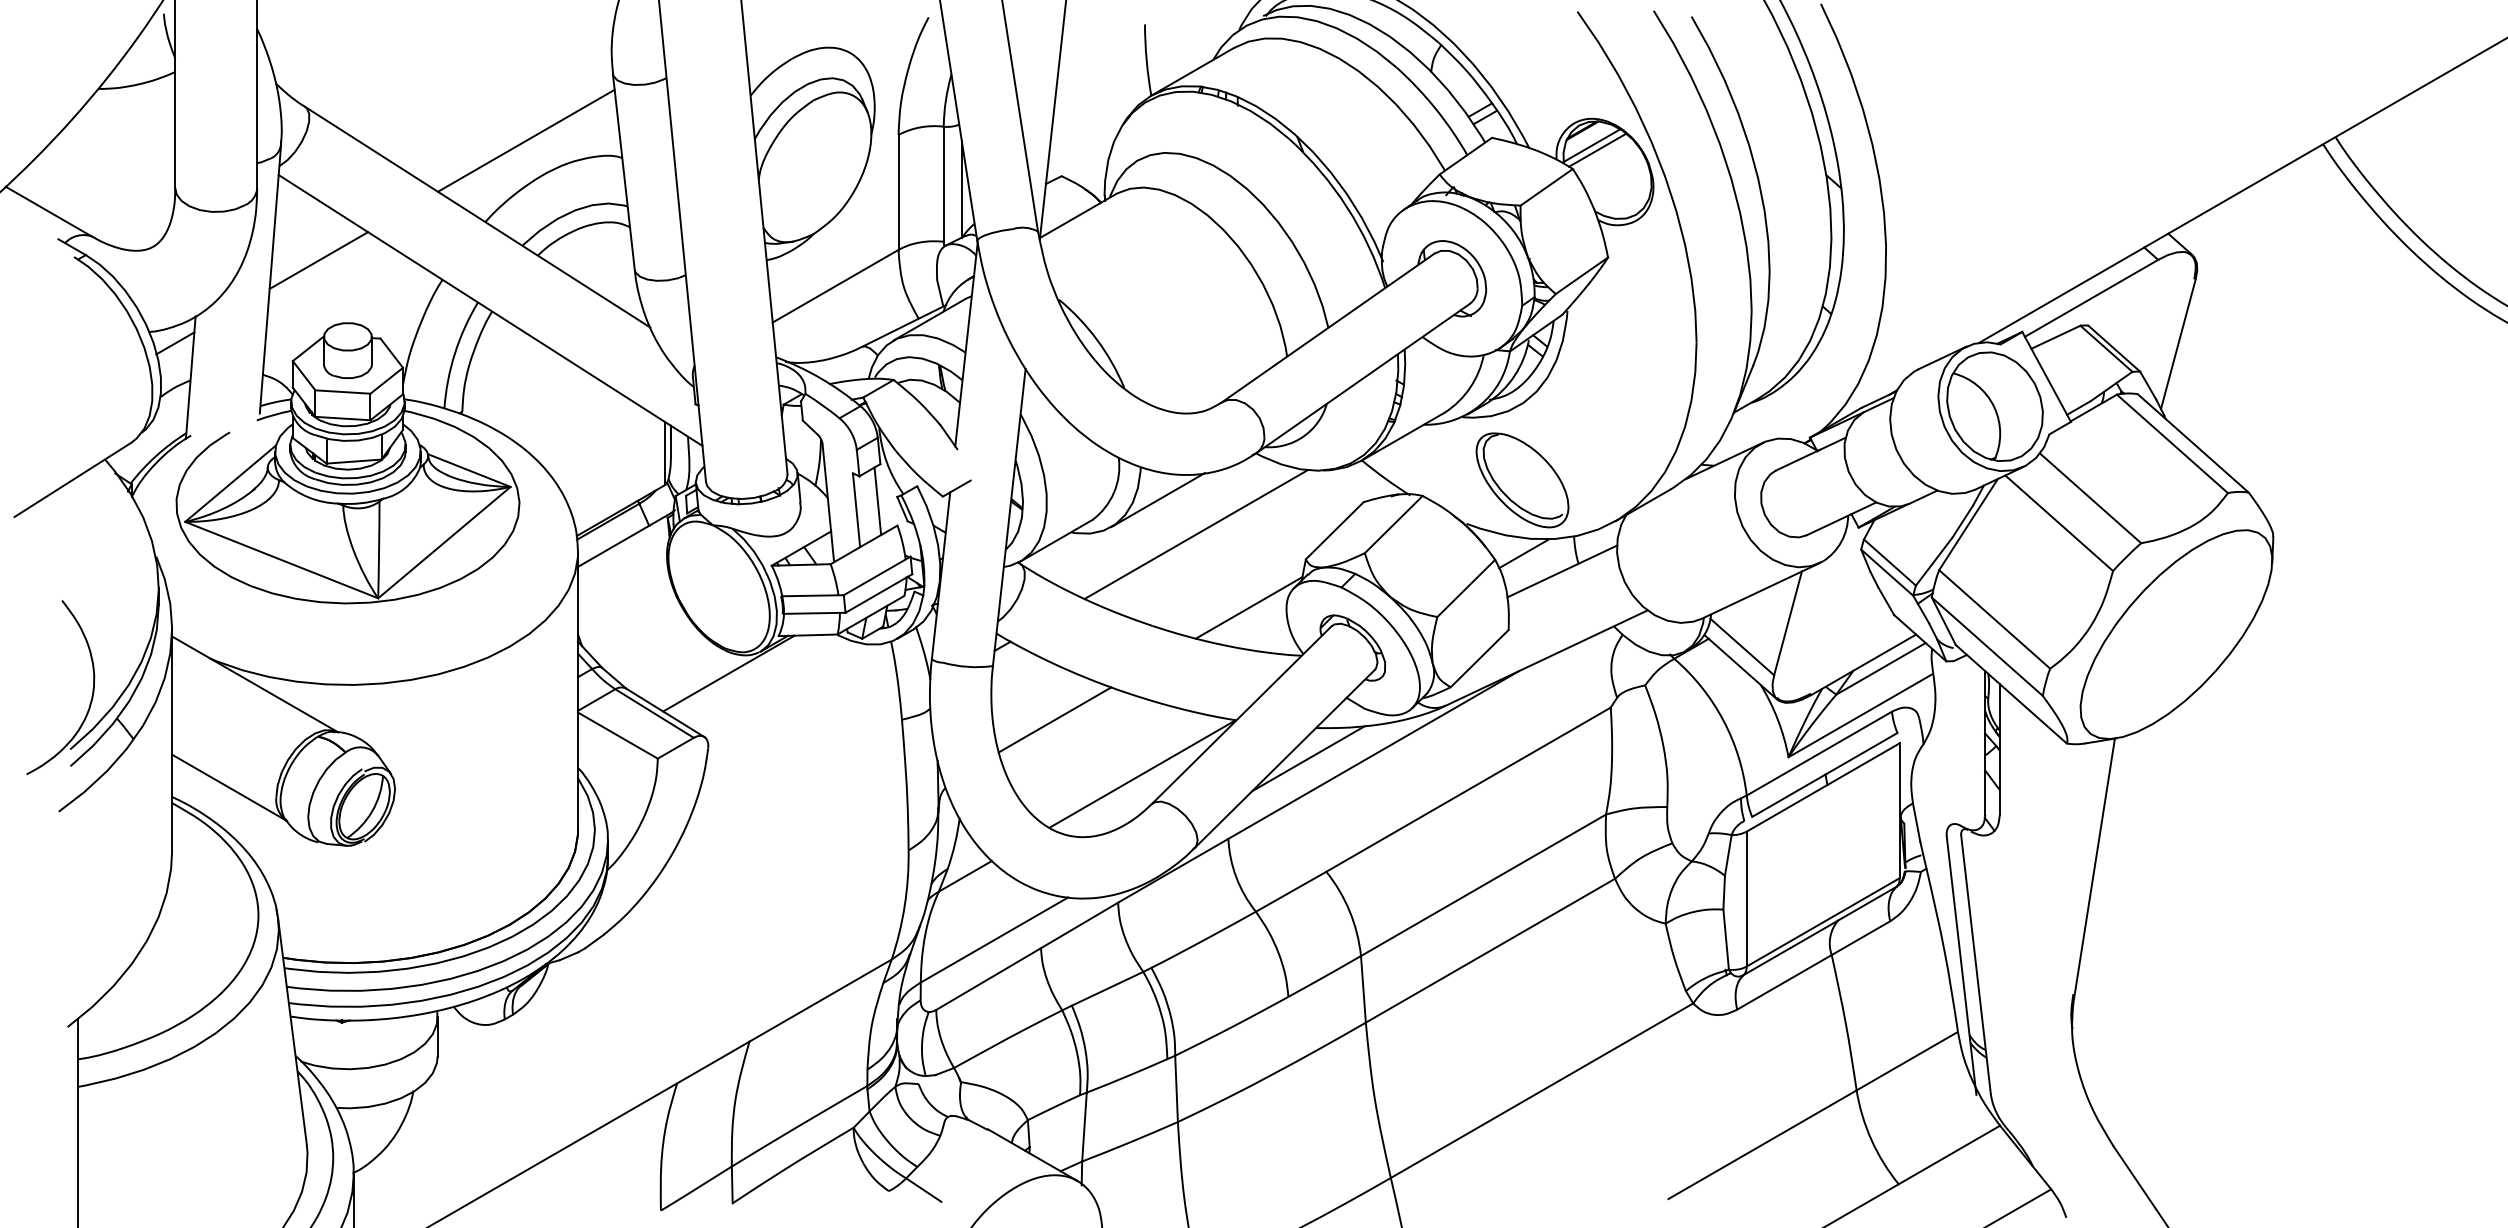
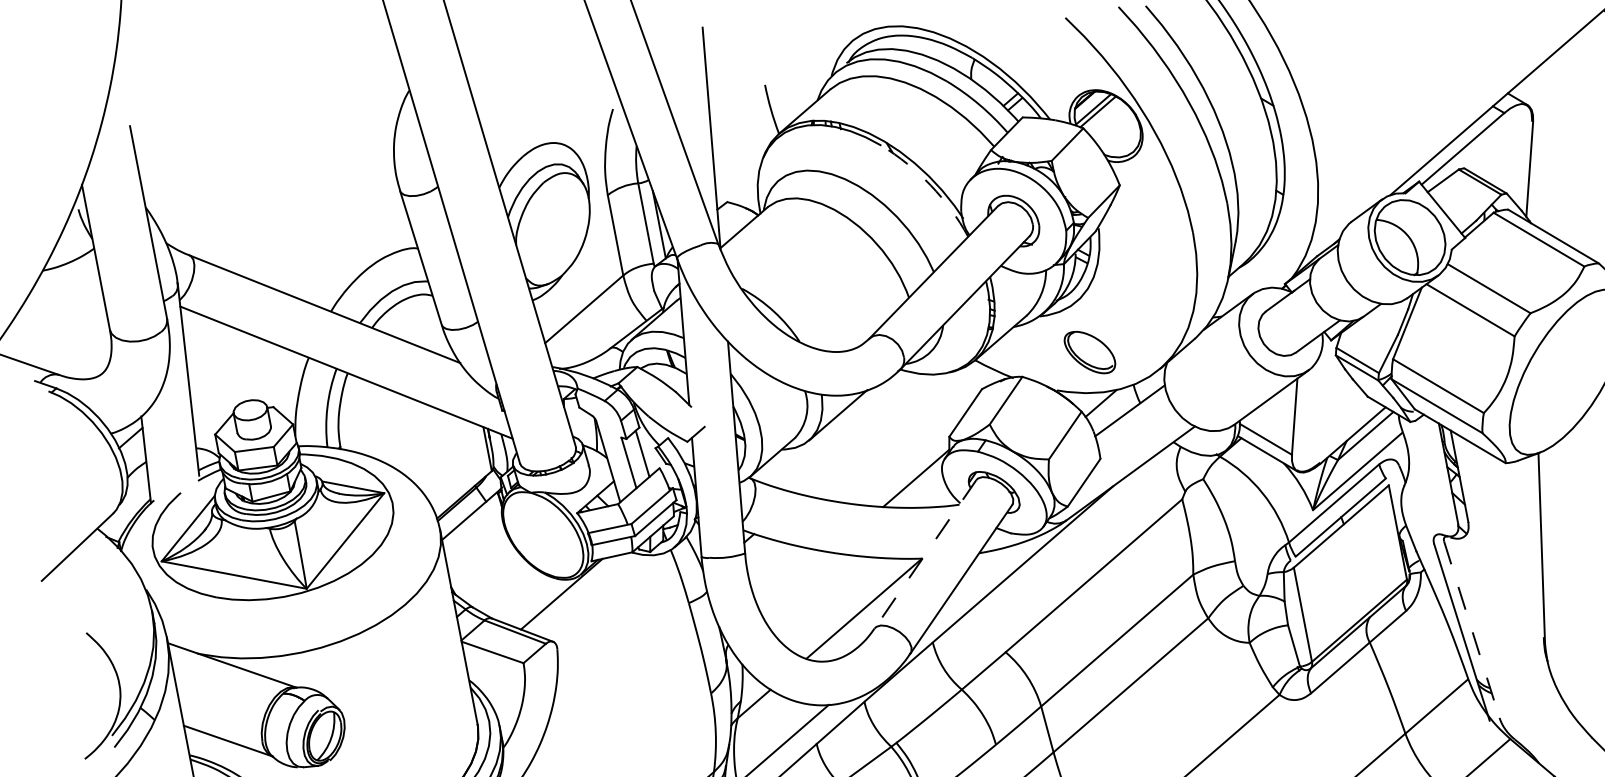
line: (526, 140) -> (348, 249), removed
arc: (1347, 207) -> (931, 185), solid -> dashed
line: (318, 260) -> (219, 360), removed
part: (1522, 480) -> (1090, 352), size x0.7
line: (1195, 534) -> (868, 434), removed
line: (1241, 715) -> (925, 554), solid -> dashed
line: (1054, 719) -> (795, 582), removed
line: (1308, 758) -> (977, 575), removed
line: (1975, 964) -> (1471, 629), solid -> dashed

